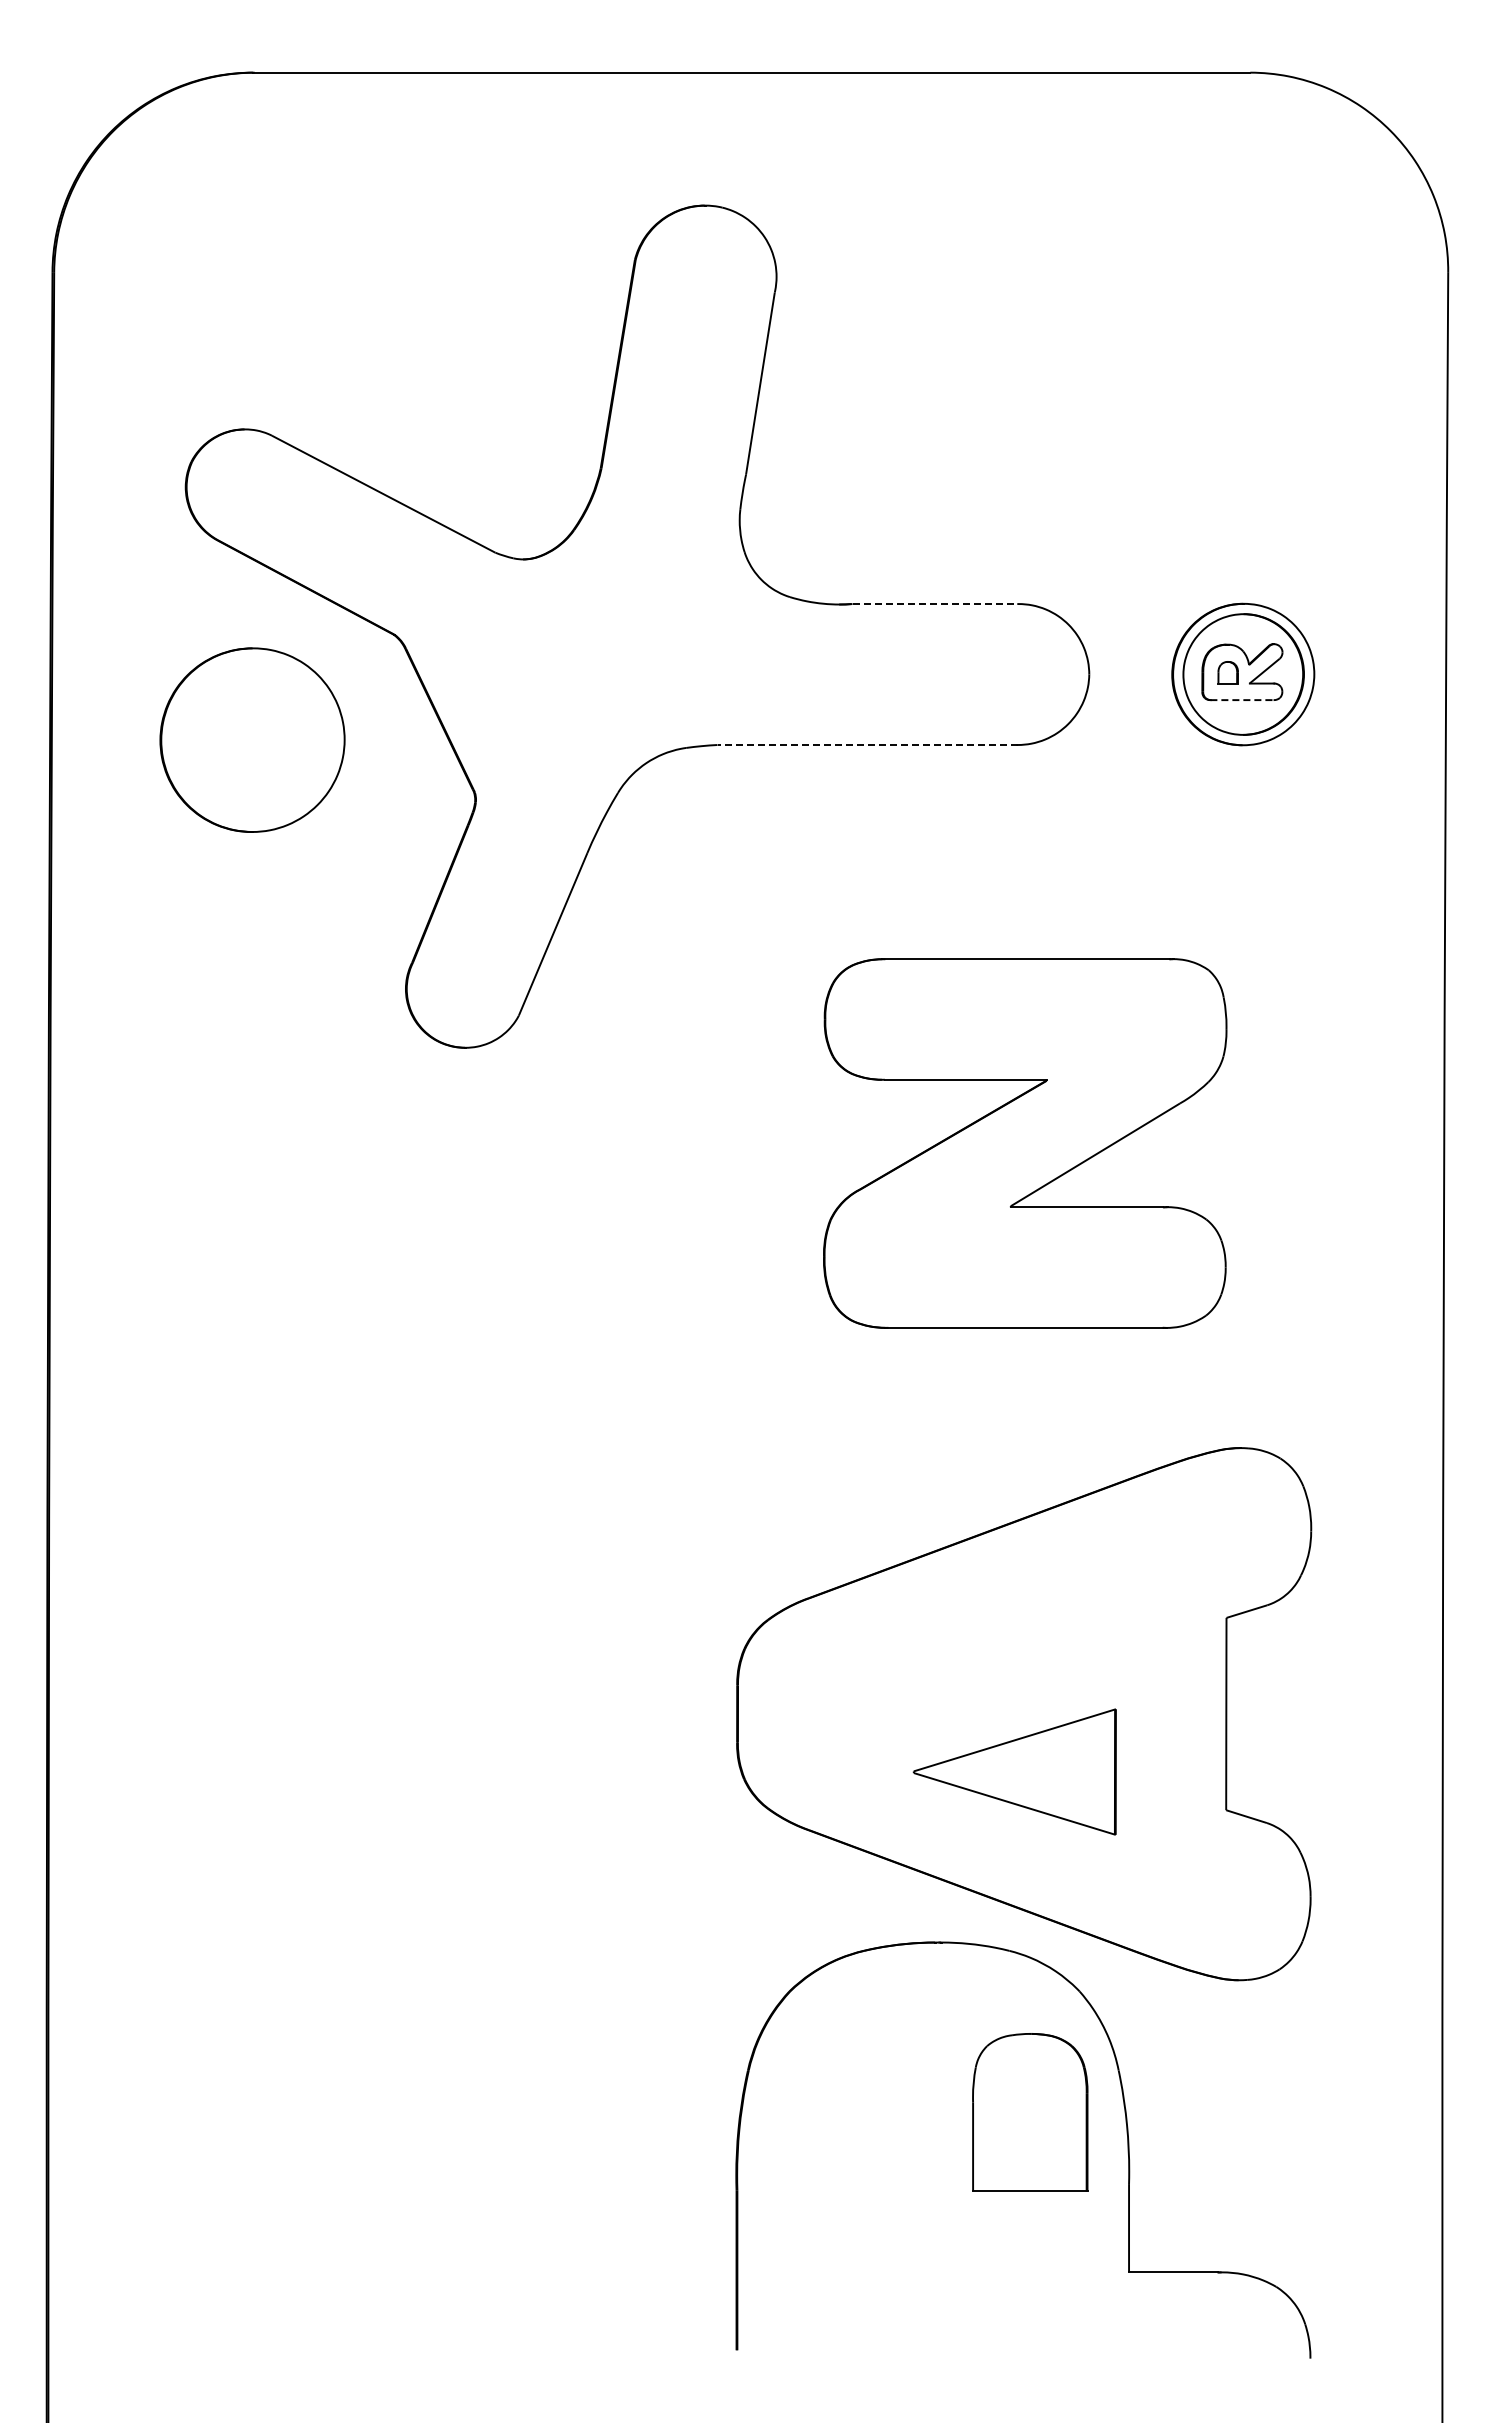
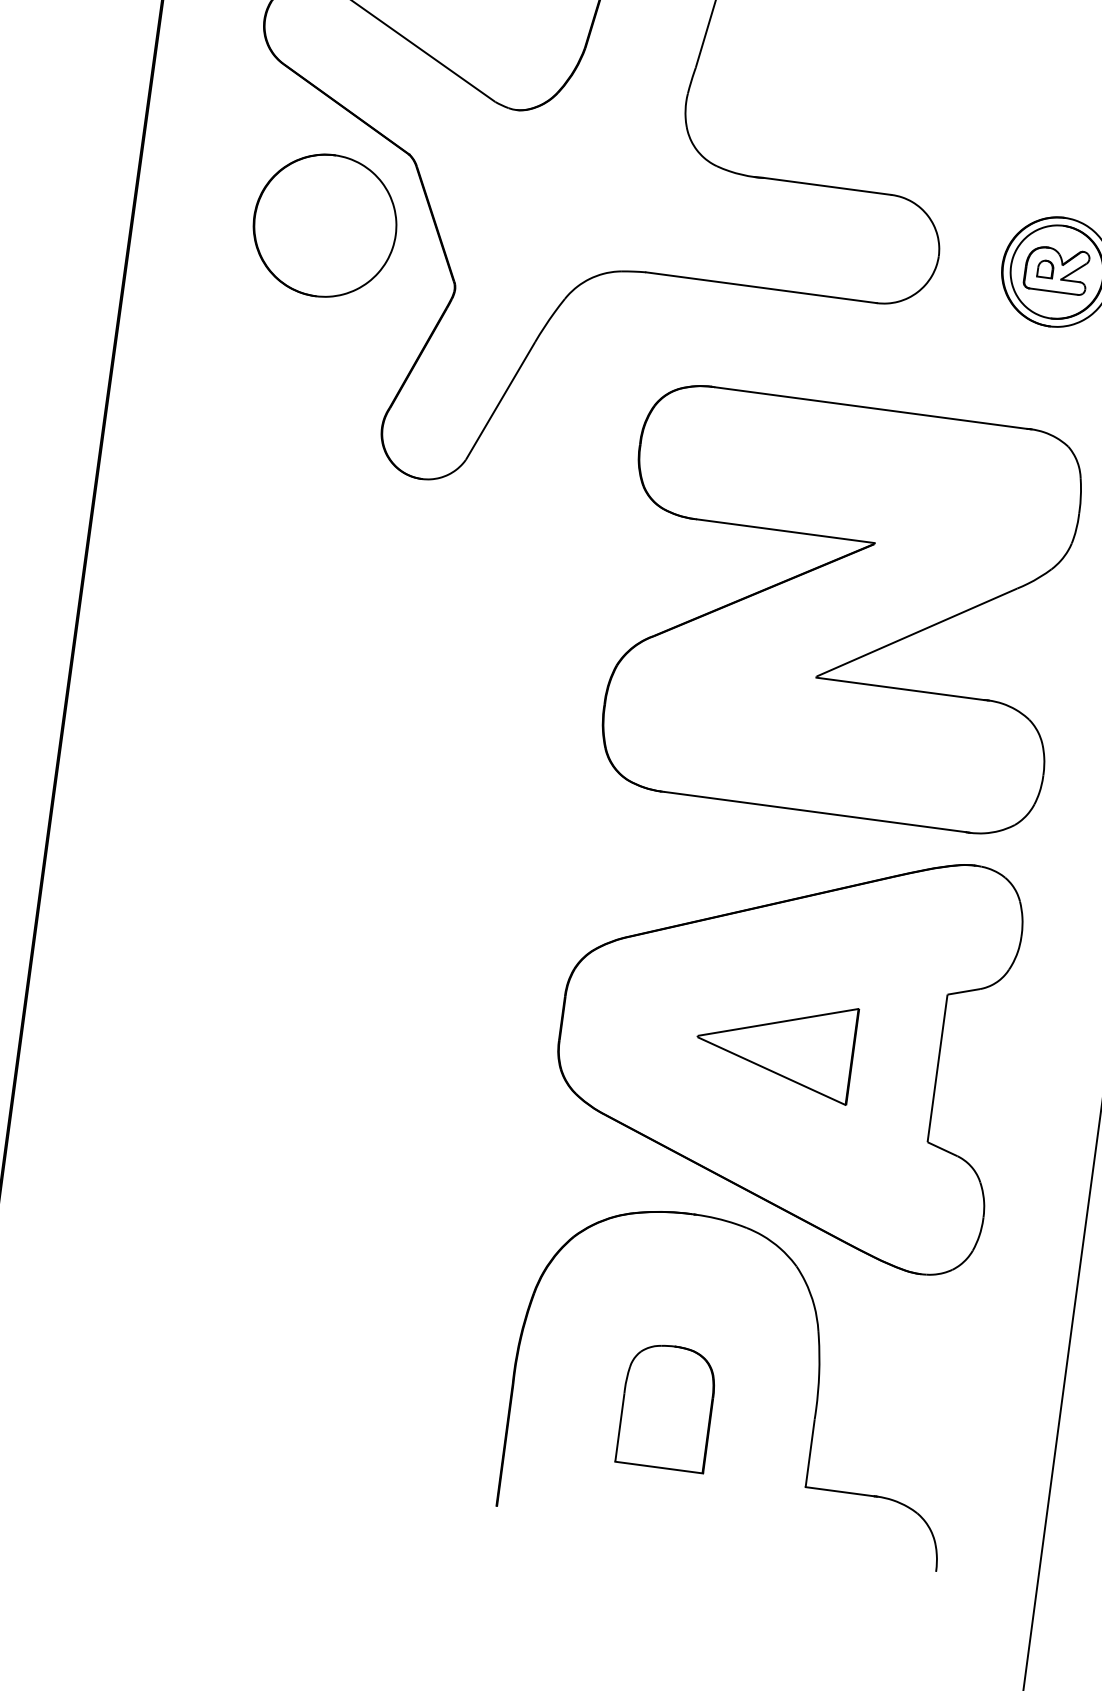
line: (935, 604) -> (827, 186), dashed -> solid
line: (1242, 700) -> (1053, 291), dashed -> solid
part: (252, 739) -> (325, 225), moved
line: (867, 745) -> (761, 288), dashed -> solid
part: (1024, 1143) -> (841, 609), size x1.43
part: (1014, 1771) -> (774, 1046), moved
part: (1030, 2112) -> (667, 1407), moved

